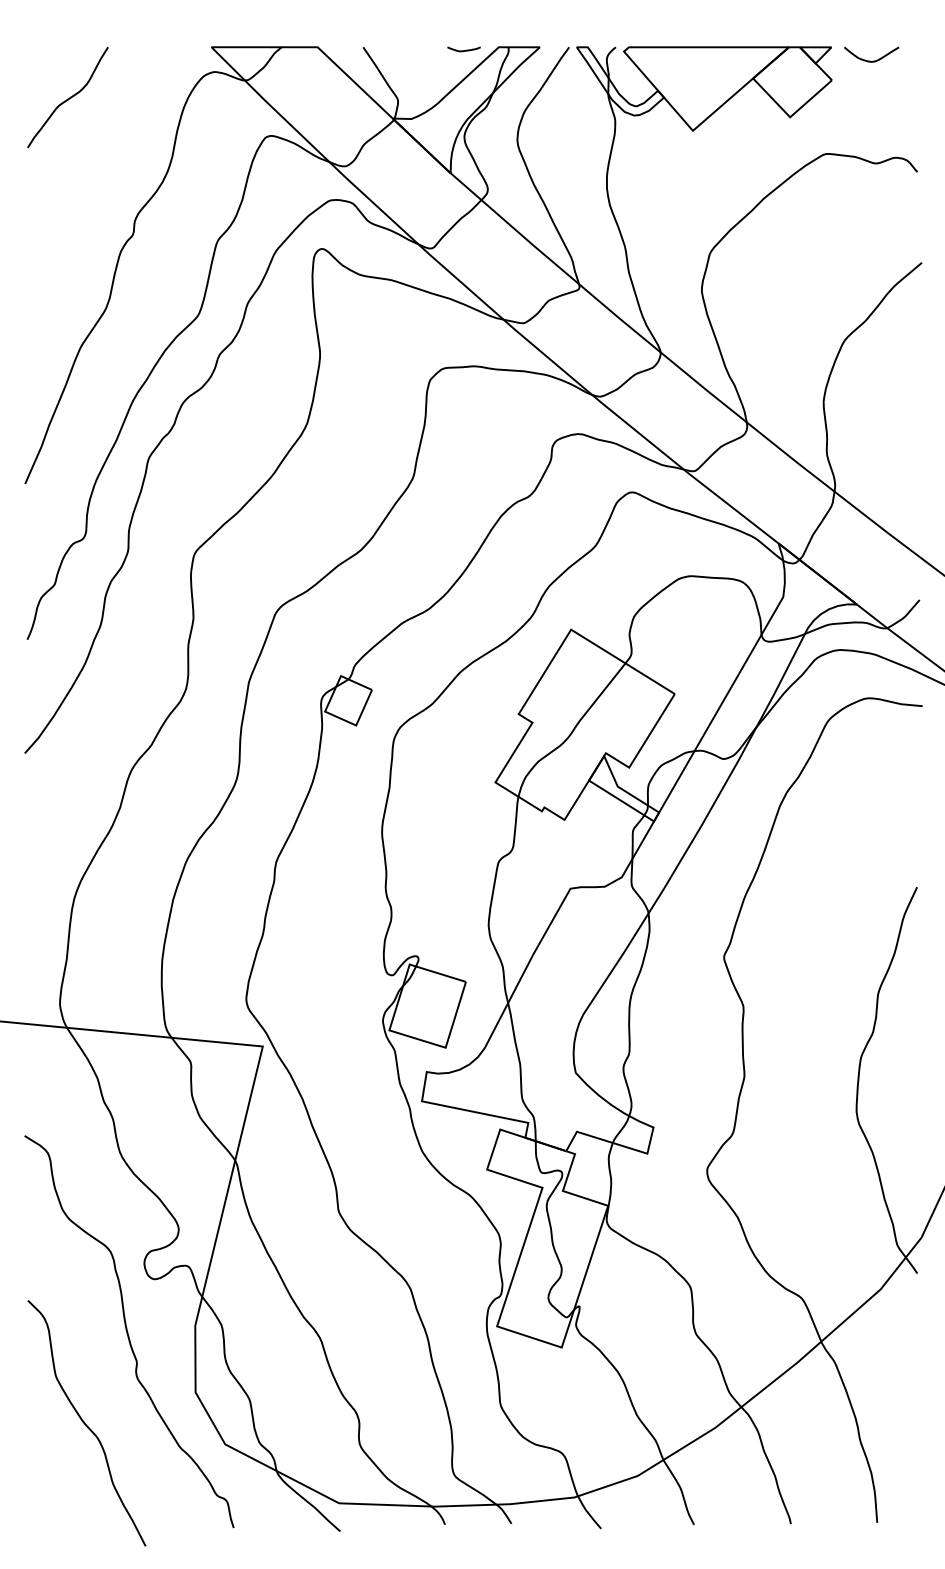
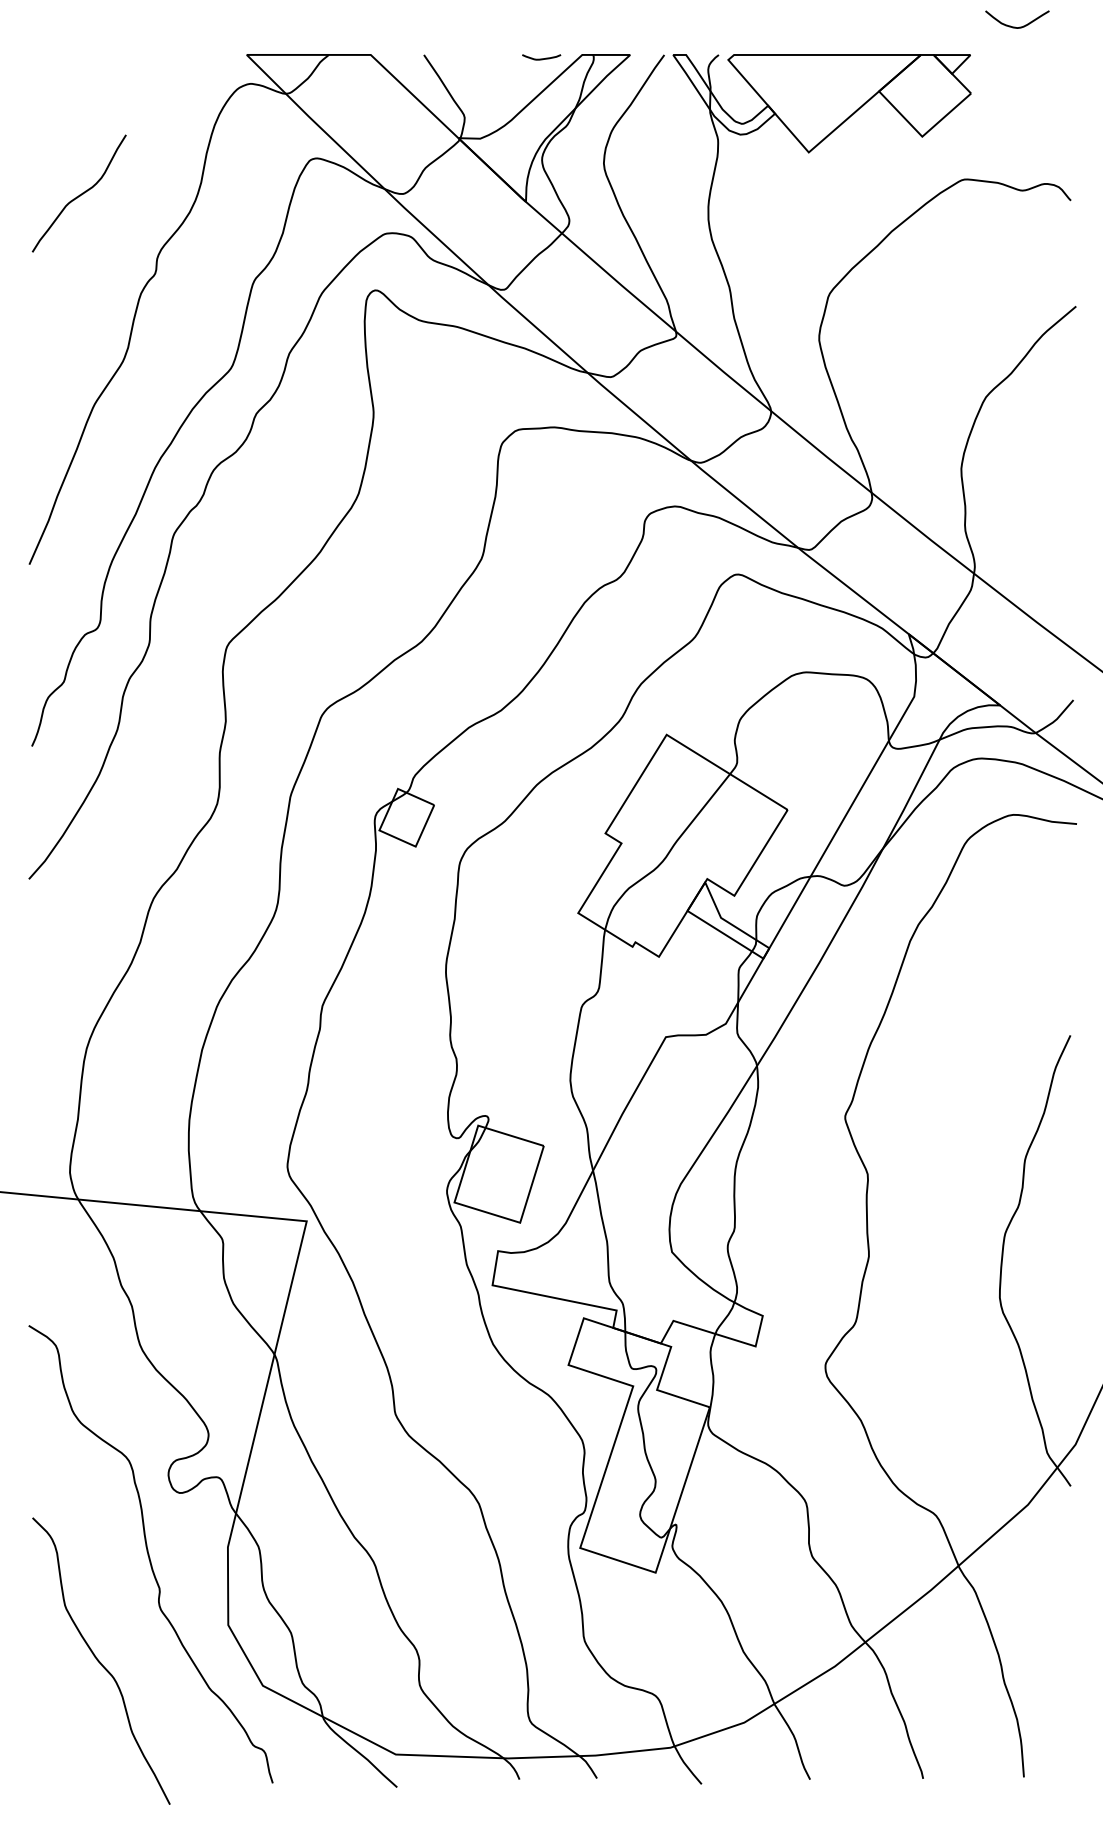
curve: (870, 60) -> (1015, 26), moved
curve: (68, 98) -> (79, 194), moved

